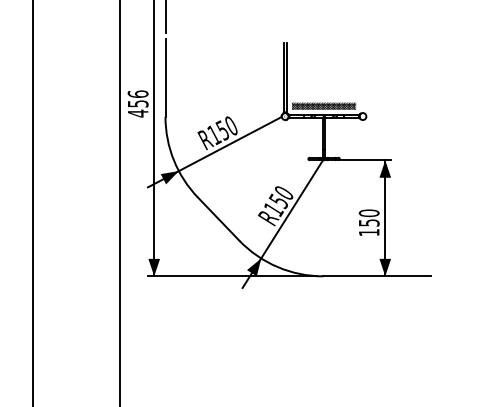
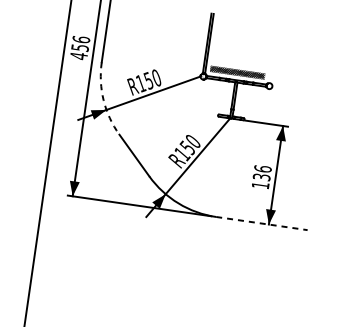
arc: (173, 160) -> (103, 100), solid -> dashed
text: (368, 217) -> (261, 172), 150 -> 136
line: (377, 276) -> (262, 223), solid -> dashed

